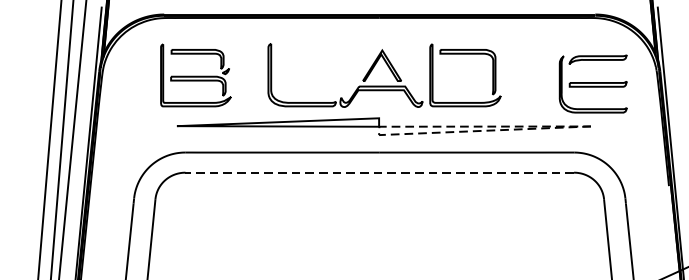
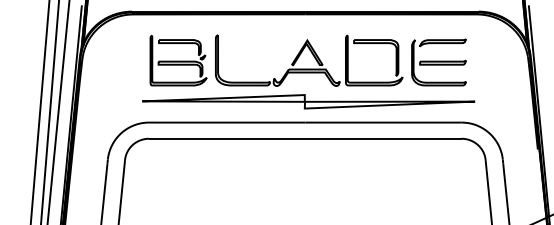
part: (195, 75) -> (178, 60), moved
part: (592, 84) -> (438, 62), moved
line: (378, 130) -> (304, 104), dashed -> solid
line: (378, 172) -> (304, 138), dashed -> solid

